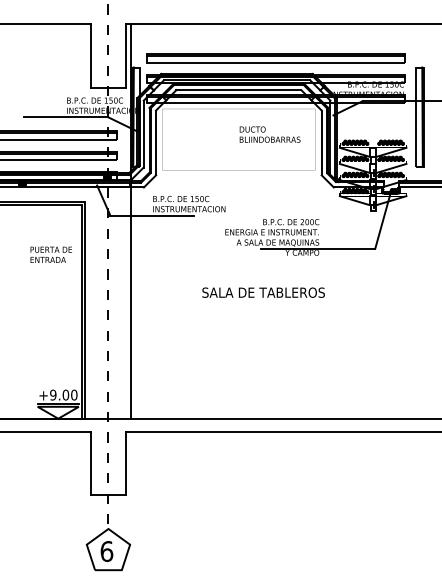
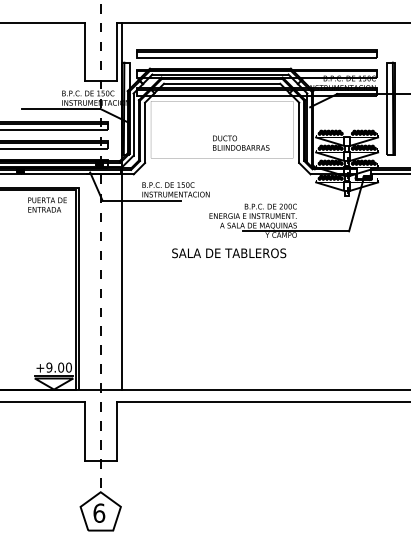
text: (270, 133) -> (241, 142), moved
text: (51, 254) -> (47, 204), moved
text: (263, 292) -> (229, 253), moved

